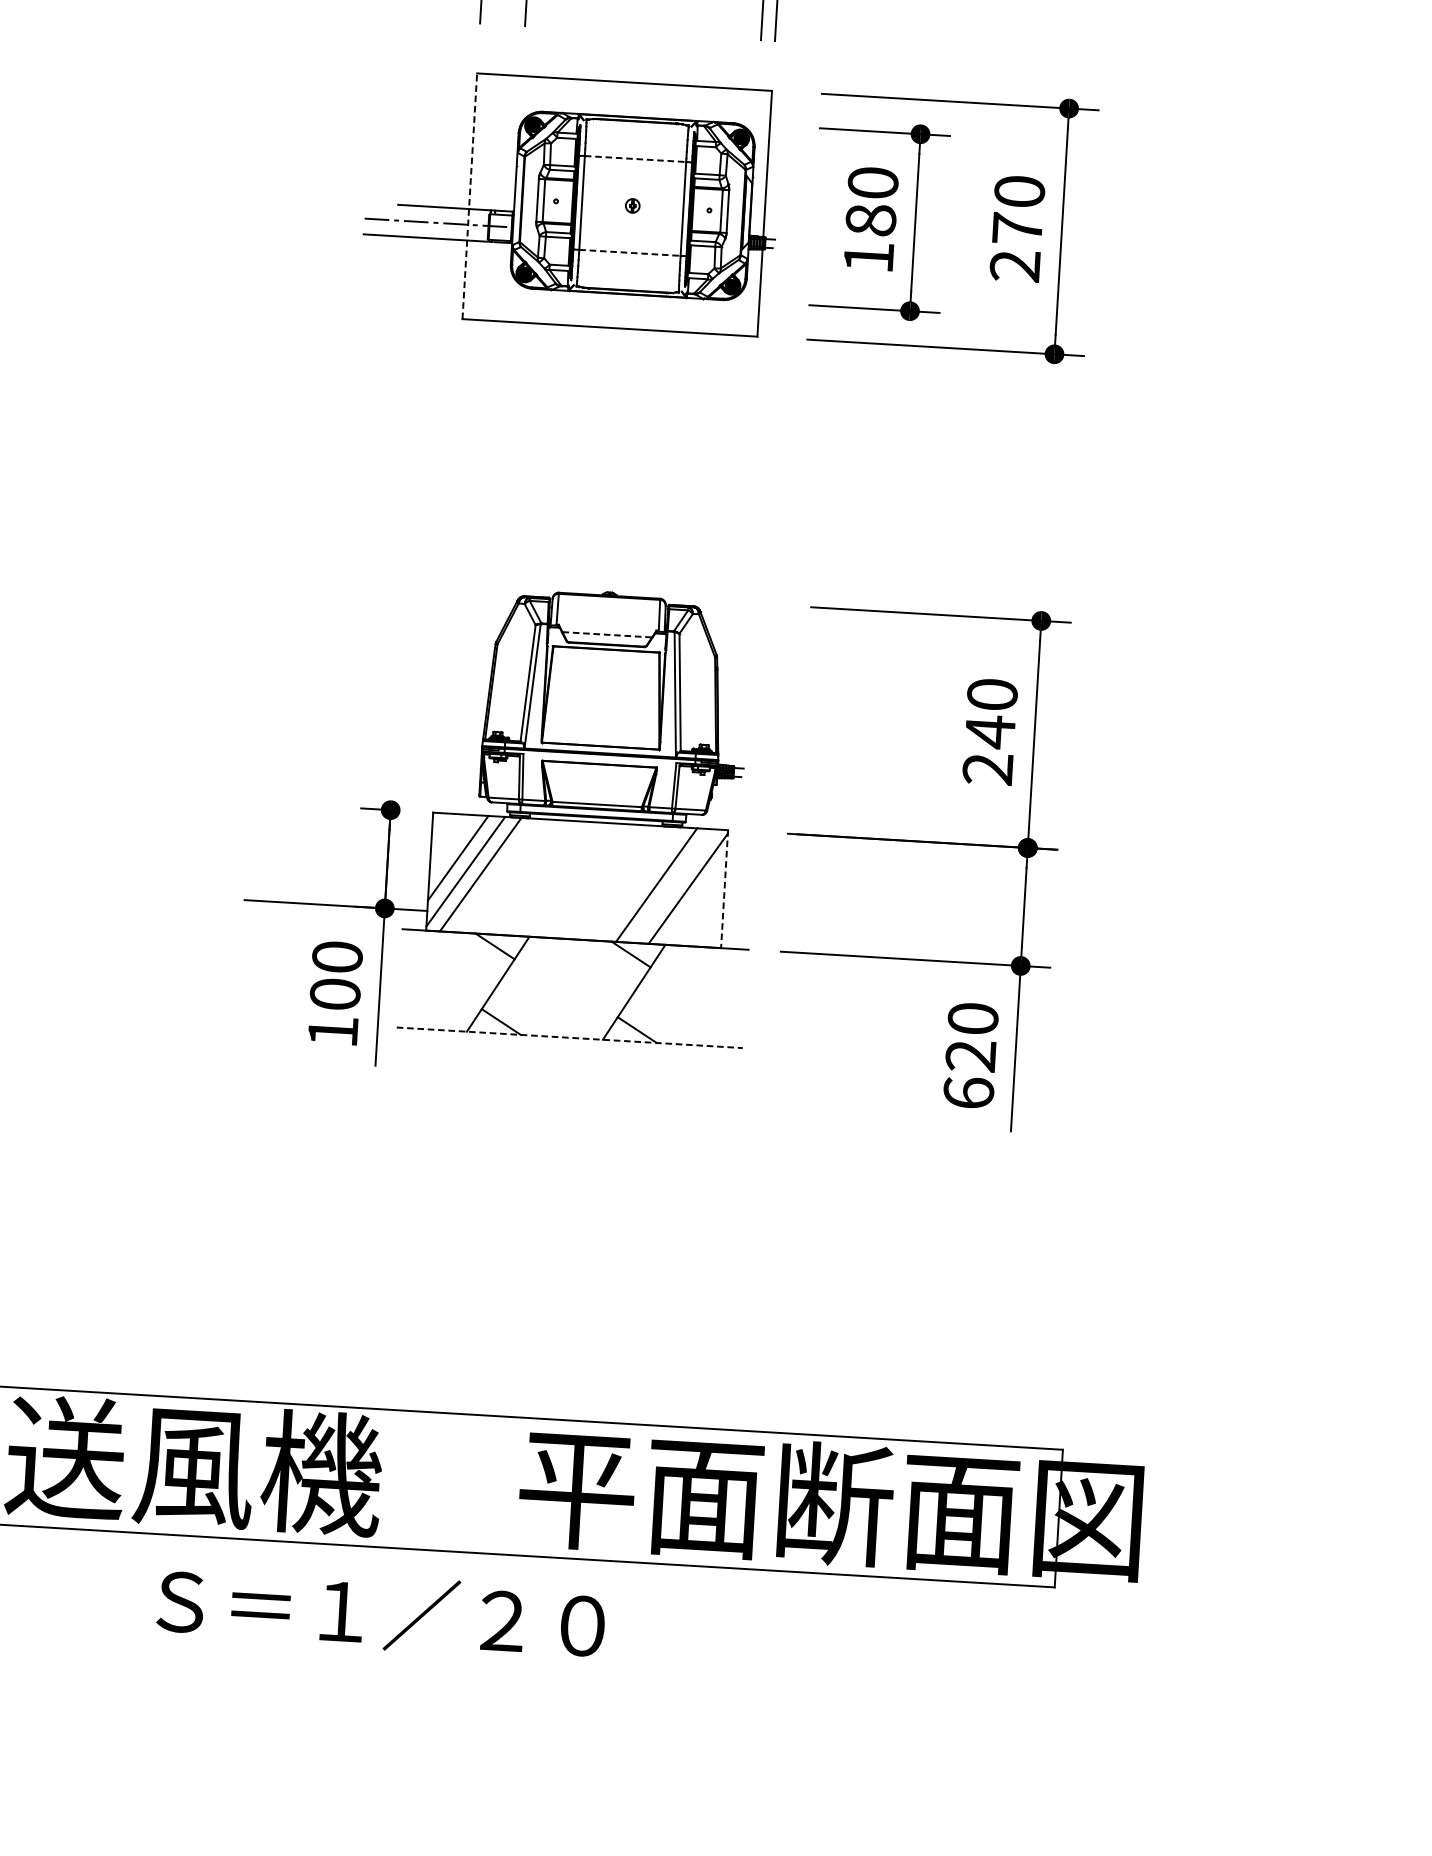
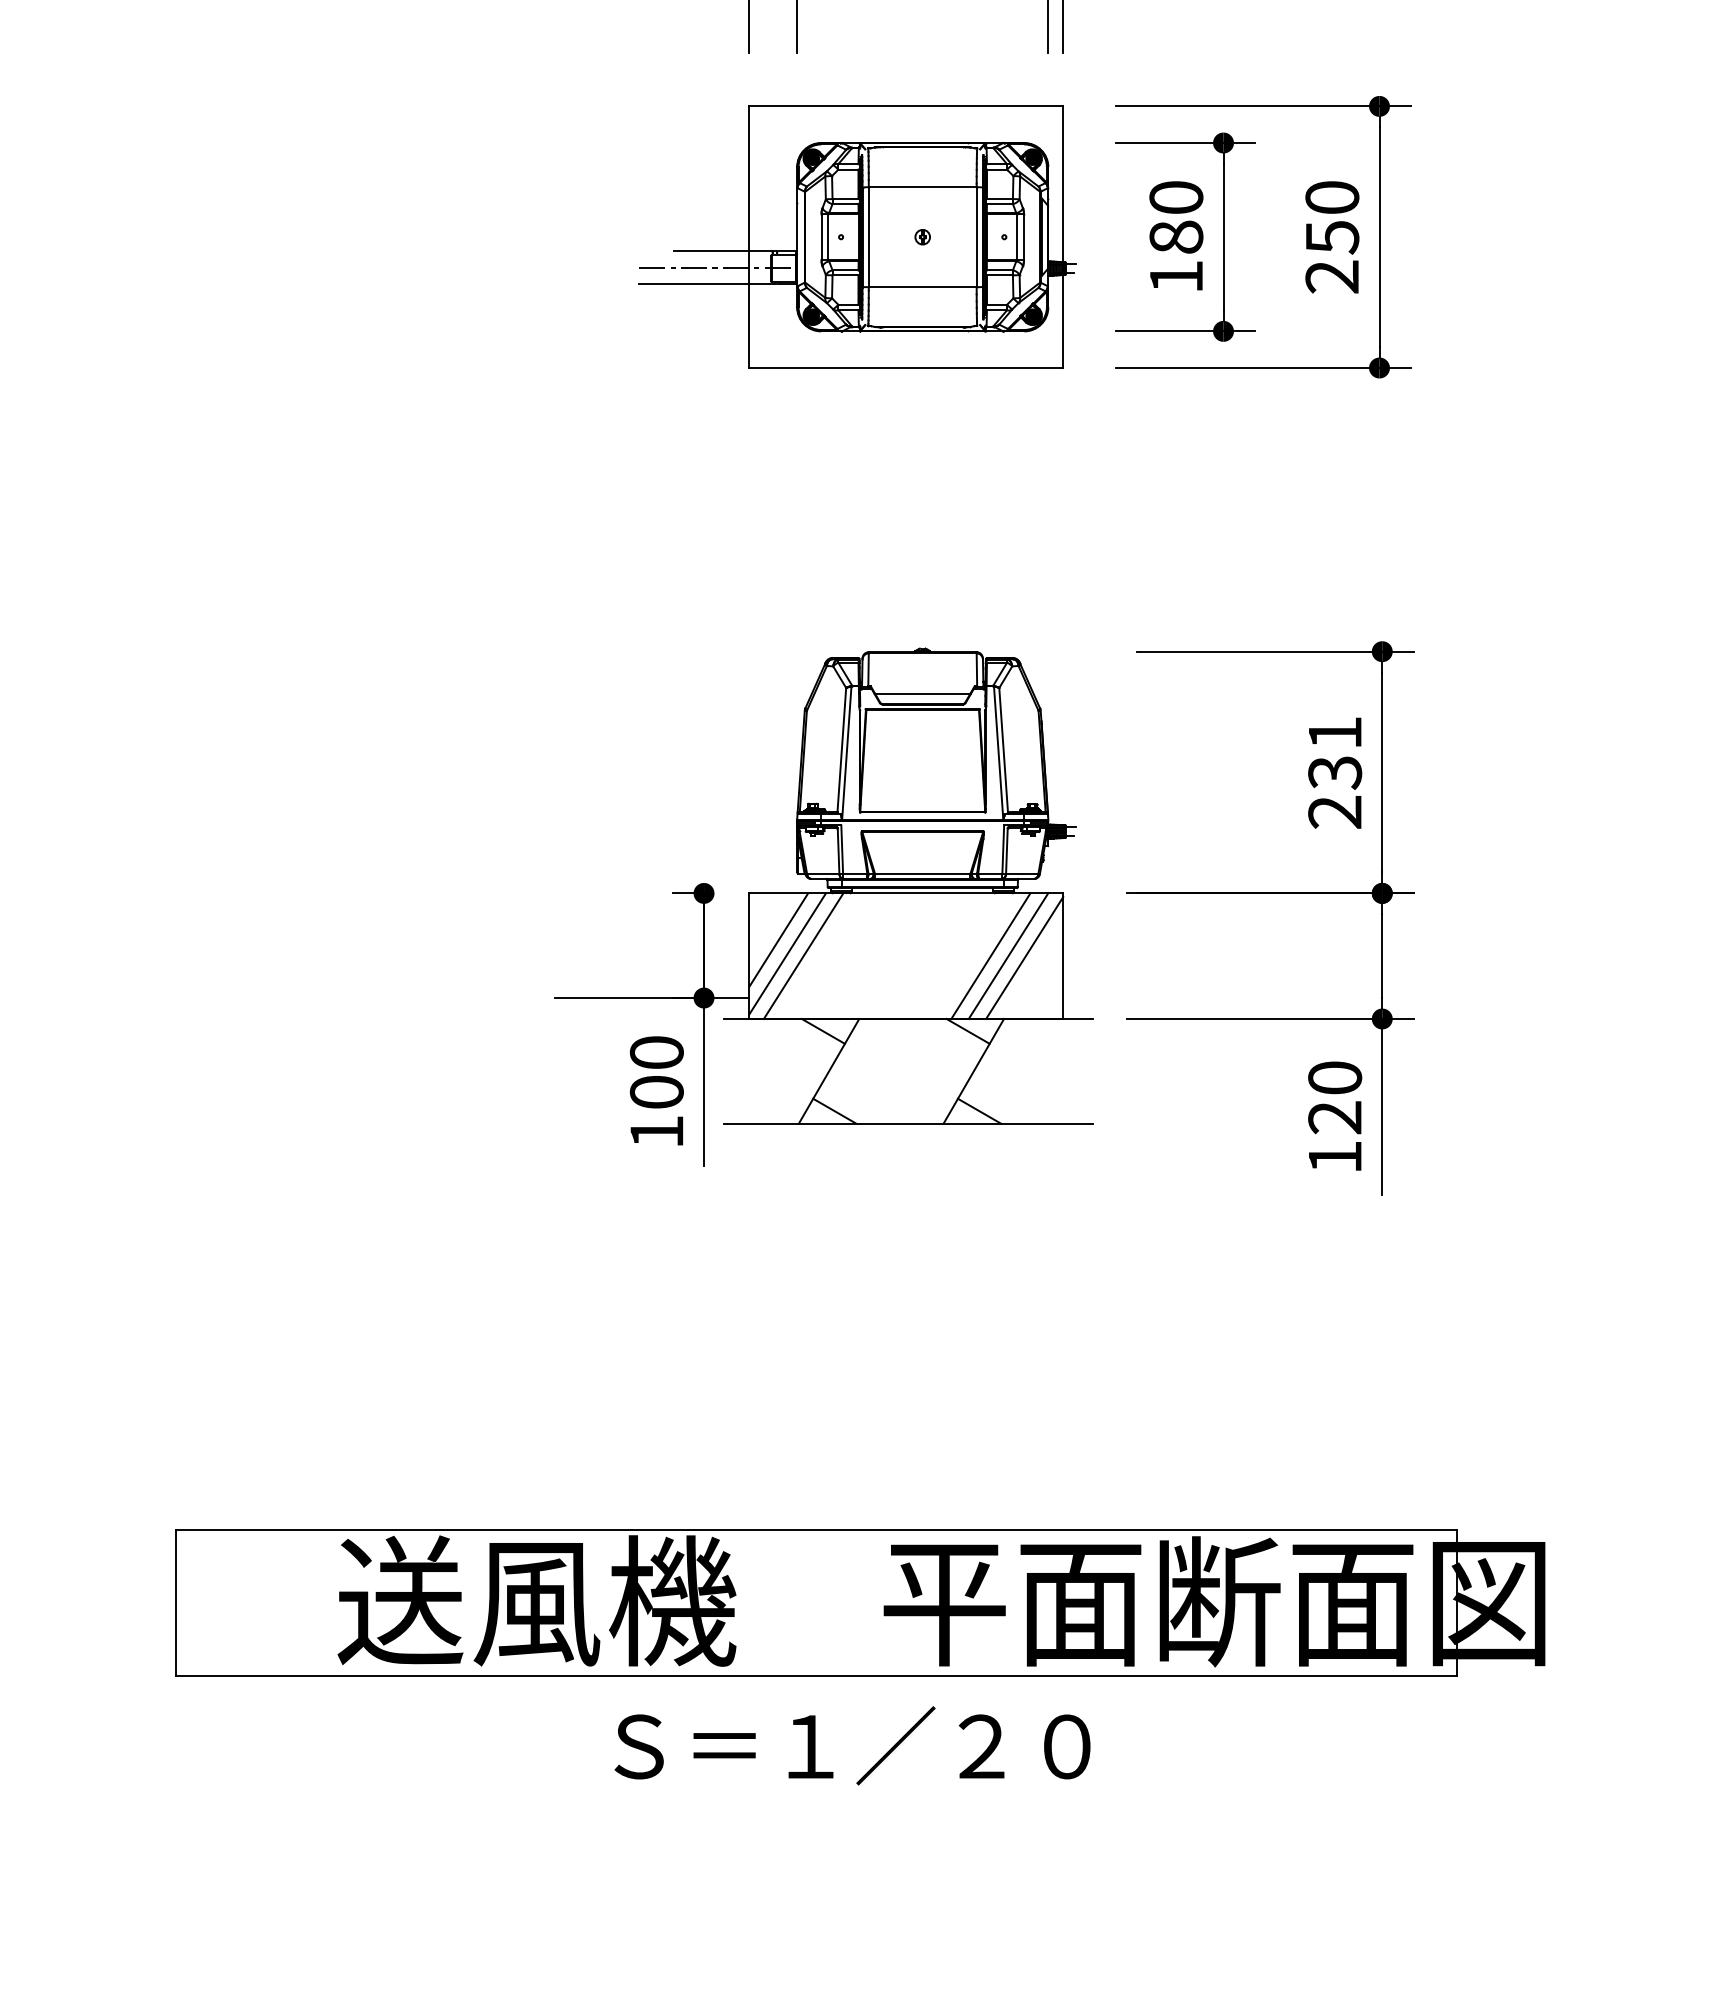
line: (635, 159) -> (922, 187), dashed -> solid
line: (470, 196) -> (749, 237), dashed -> solid
text: (1017, 229) -> (1332, 237), 270 -> 250
line: (629, 253) -> (922, 287), dashed -> solid
line: (607, 634) -> (922, 693), dashed -> solid
text: (991, 713) -> (1335, 753), 240 -> 231
line: (673, 886) -> (1008, 956), added
line: (724, 889) -> (1063, 956), dashed -> solid
line: (569, 1037) -> (908, 1123), dashed -> solid
text: (969, 1092) -> (1335, 1156), 620 -> 120
text: (381, 1612) -> (852, 1745), moved

